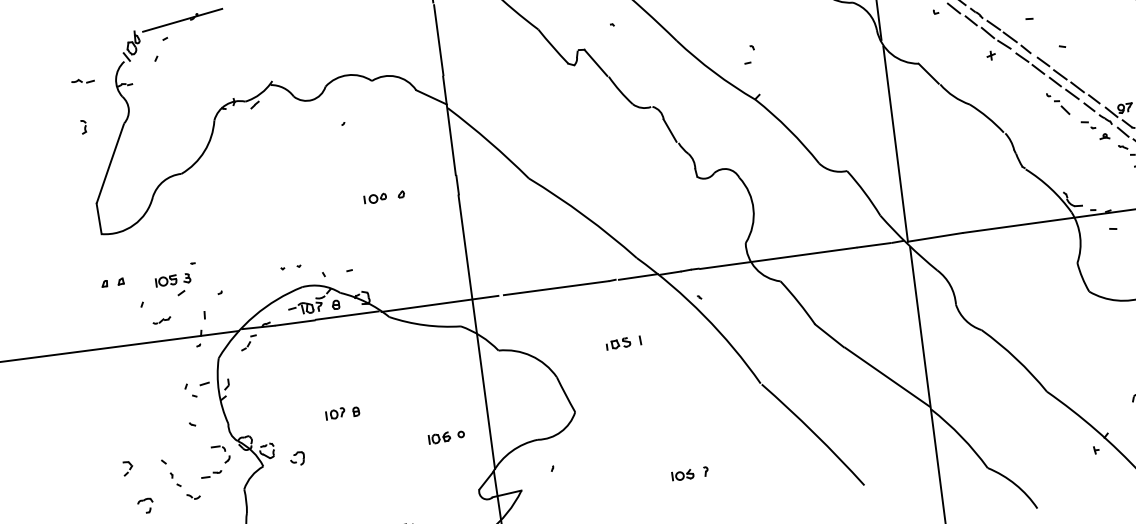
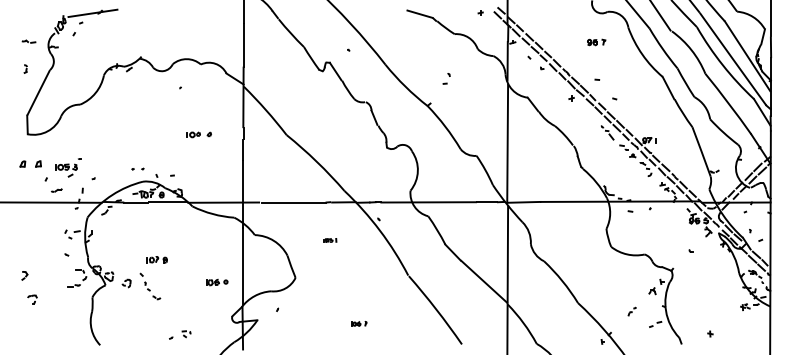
part: (748, 54) -> (446, 78), moved
part: (112, 281) -> (30, 163), size x1.6
part: (624, 342) -> (330, 240), size x0.6
part: (689, 473) -> (358, 323), size x0.7
part: (180, 479) -> (150, 286), moved

